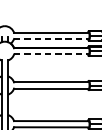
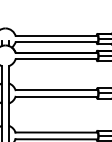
line: (51, 39) -> (56, 42), dashed -> solid
line: (51, 54) -> (56, 59), dashed -> solid

